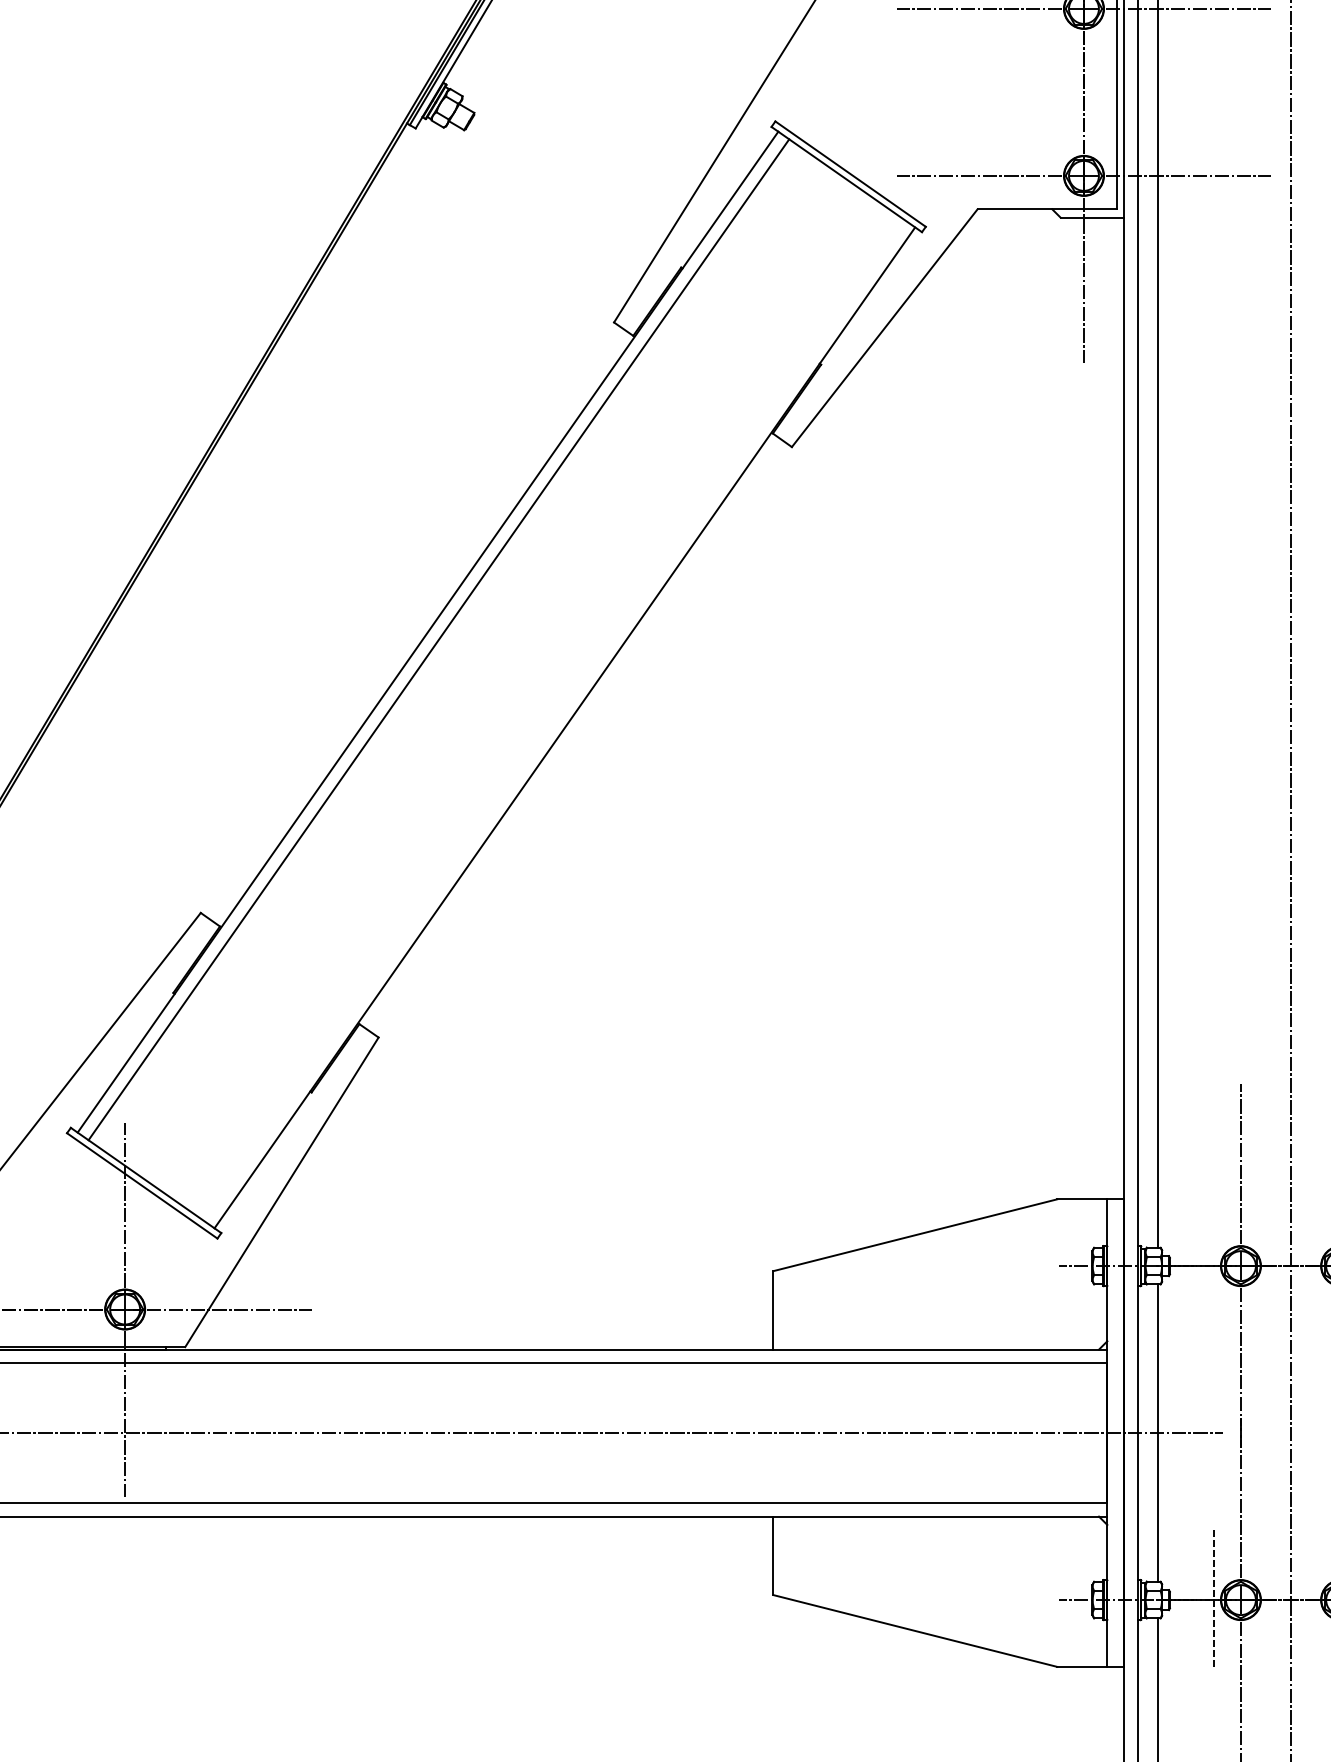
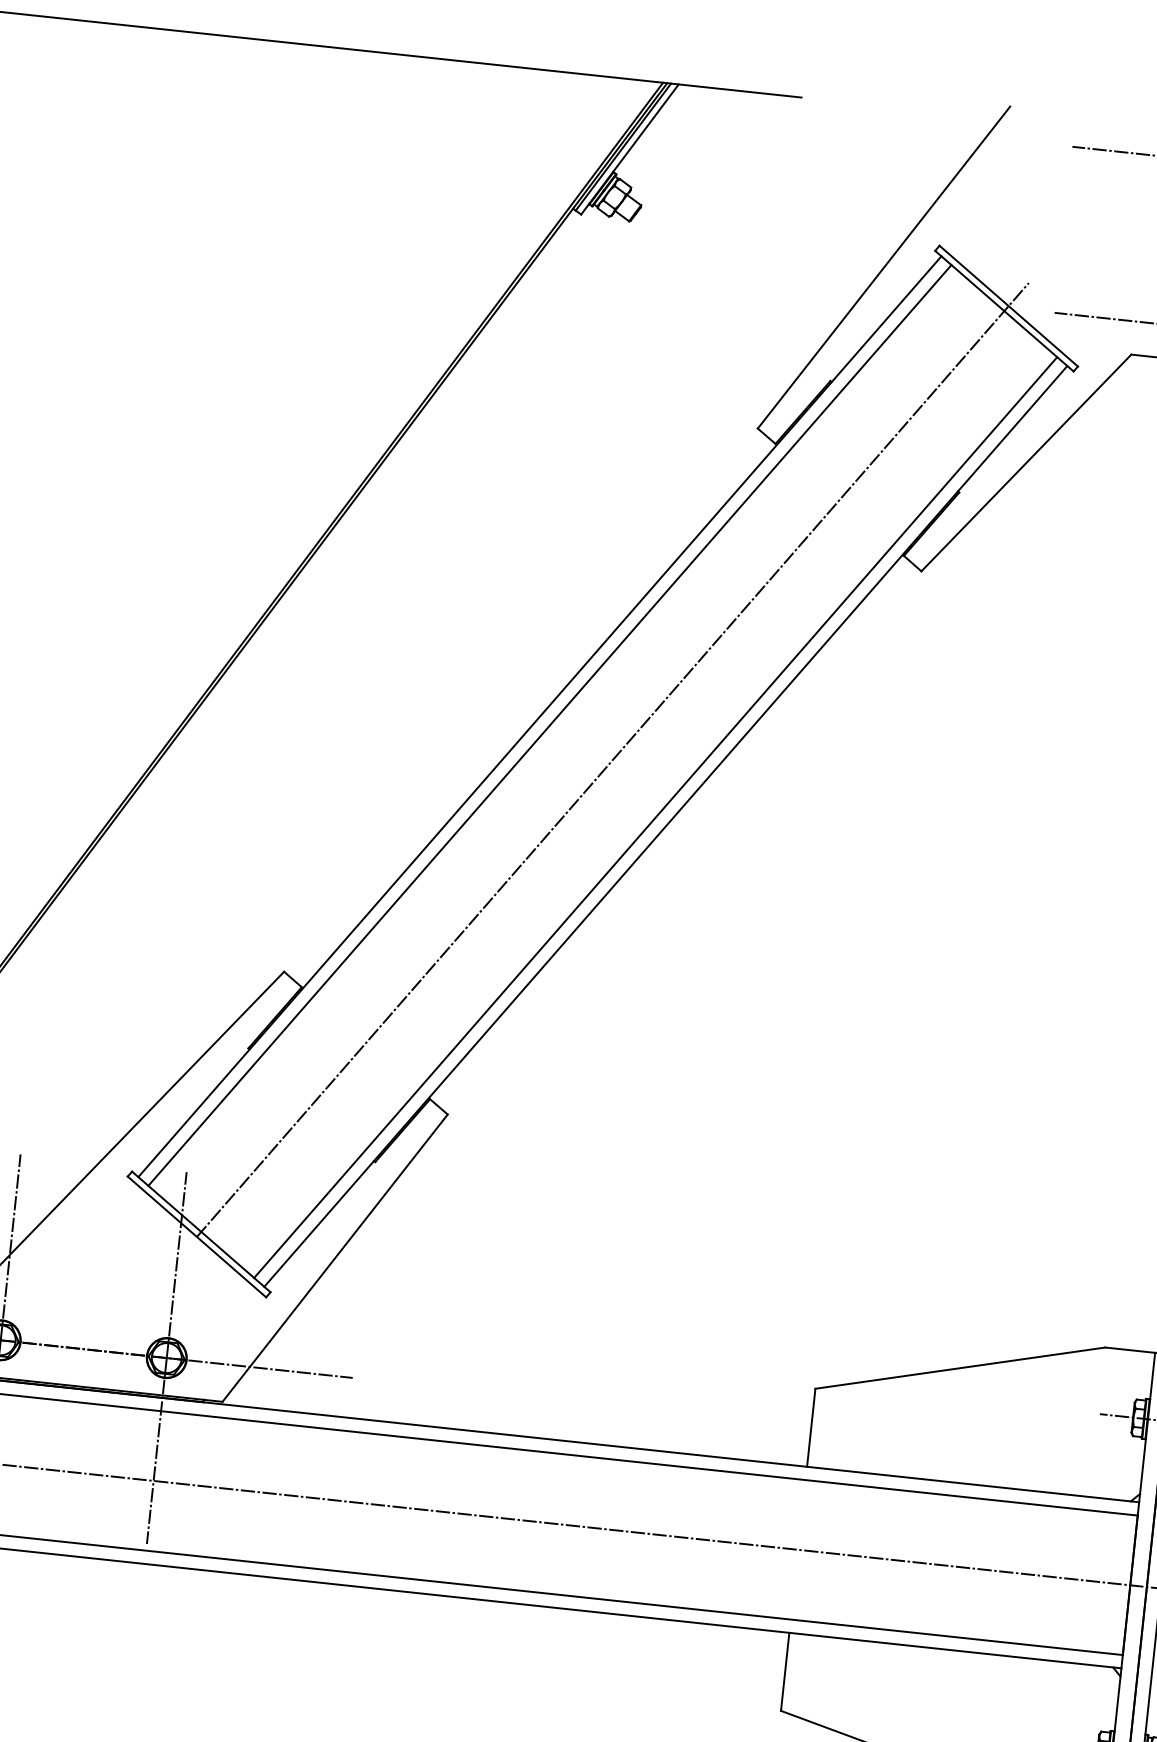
line: (505, 667) -> (613, 760), added
line: (553, 719) -> (655, 816), added

